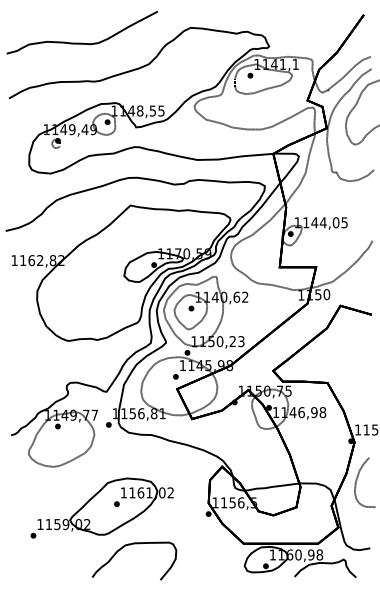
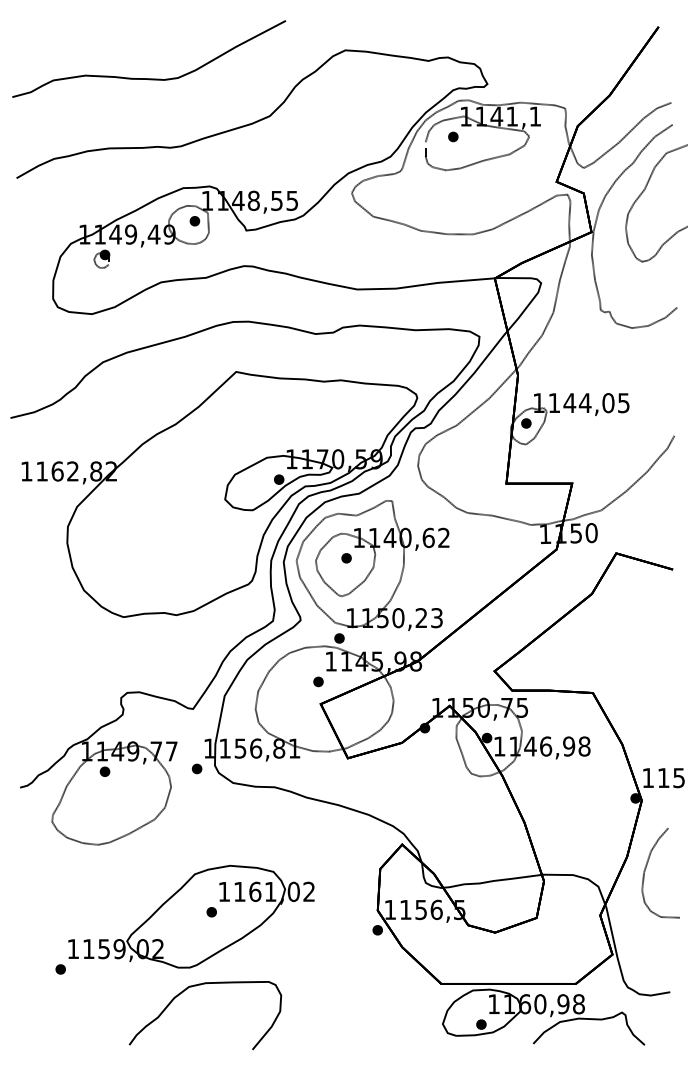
curve: (130, 545) -> (198, 987), moved

